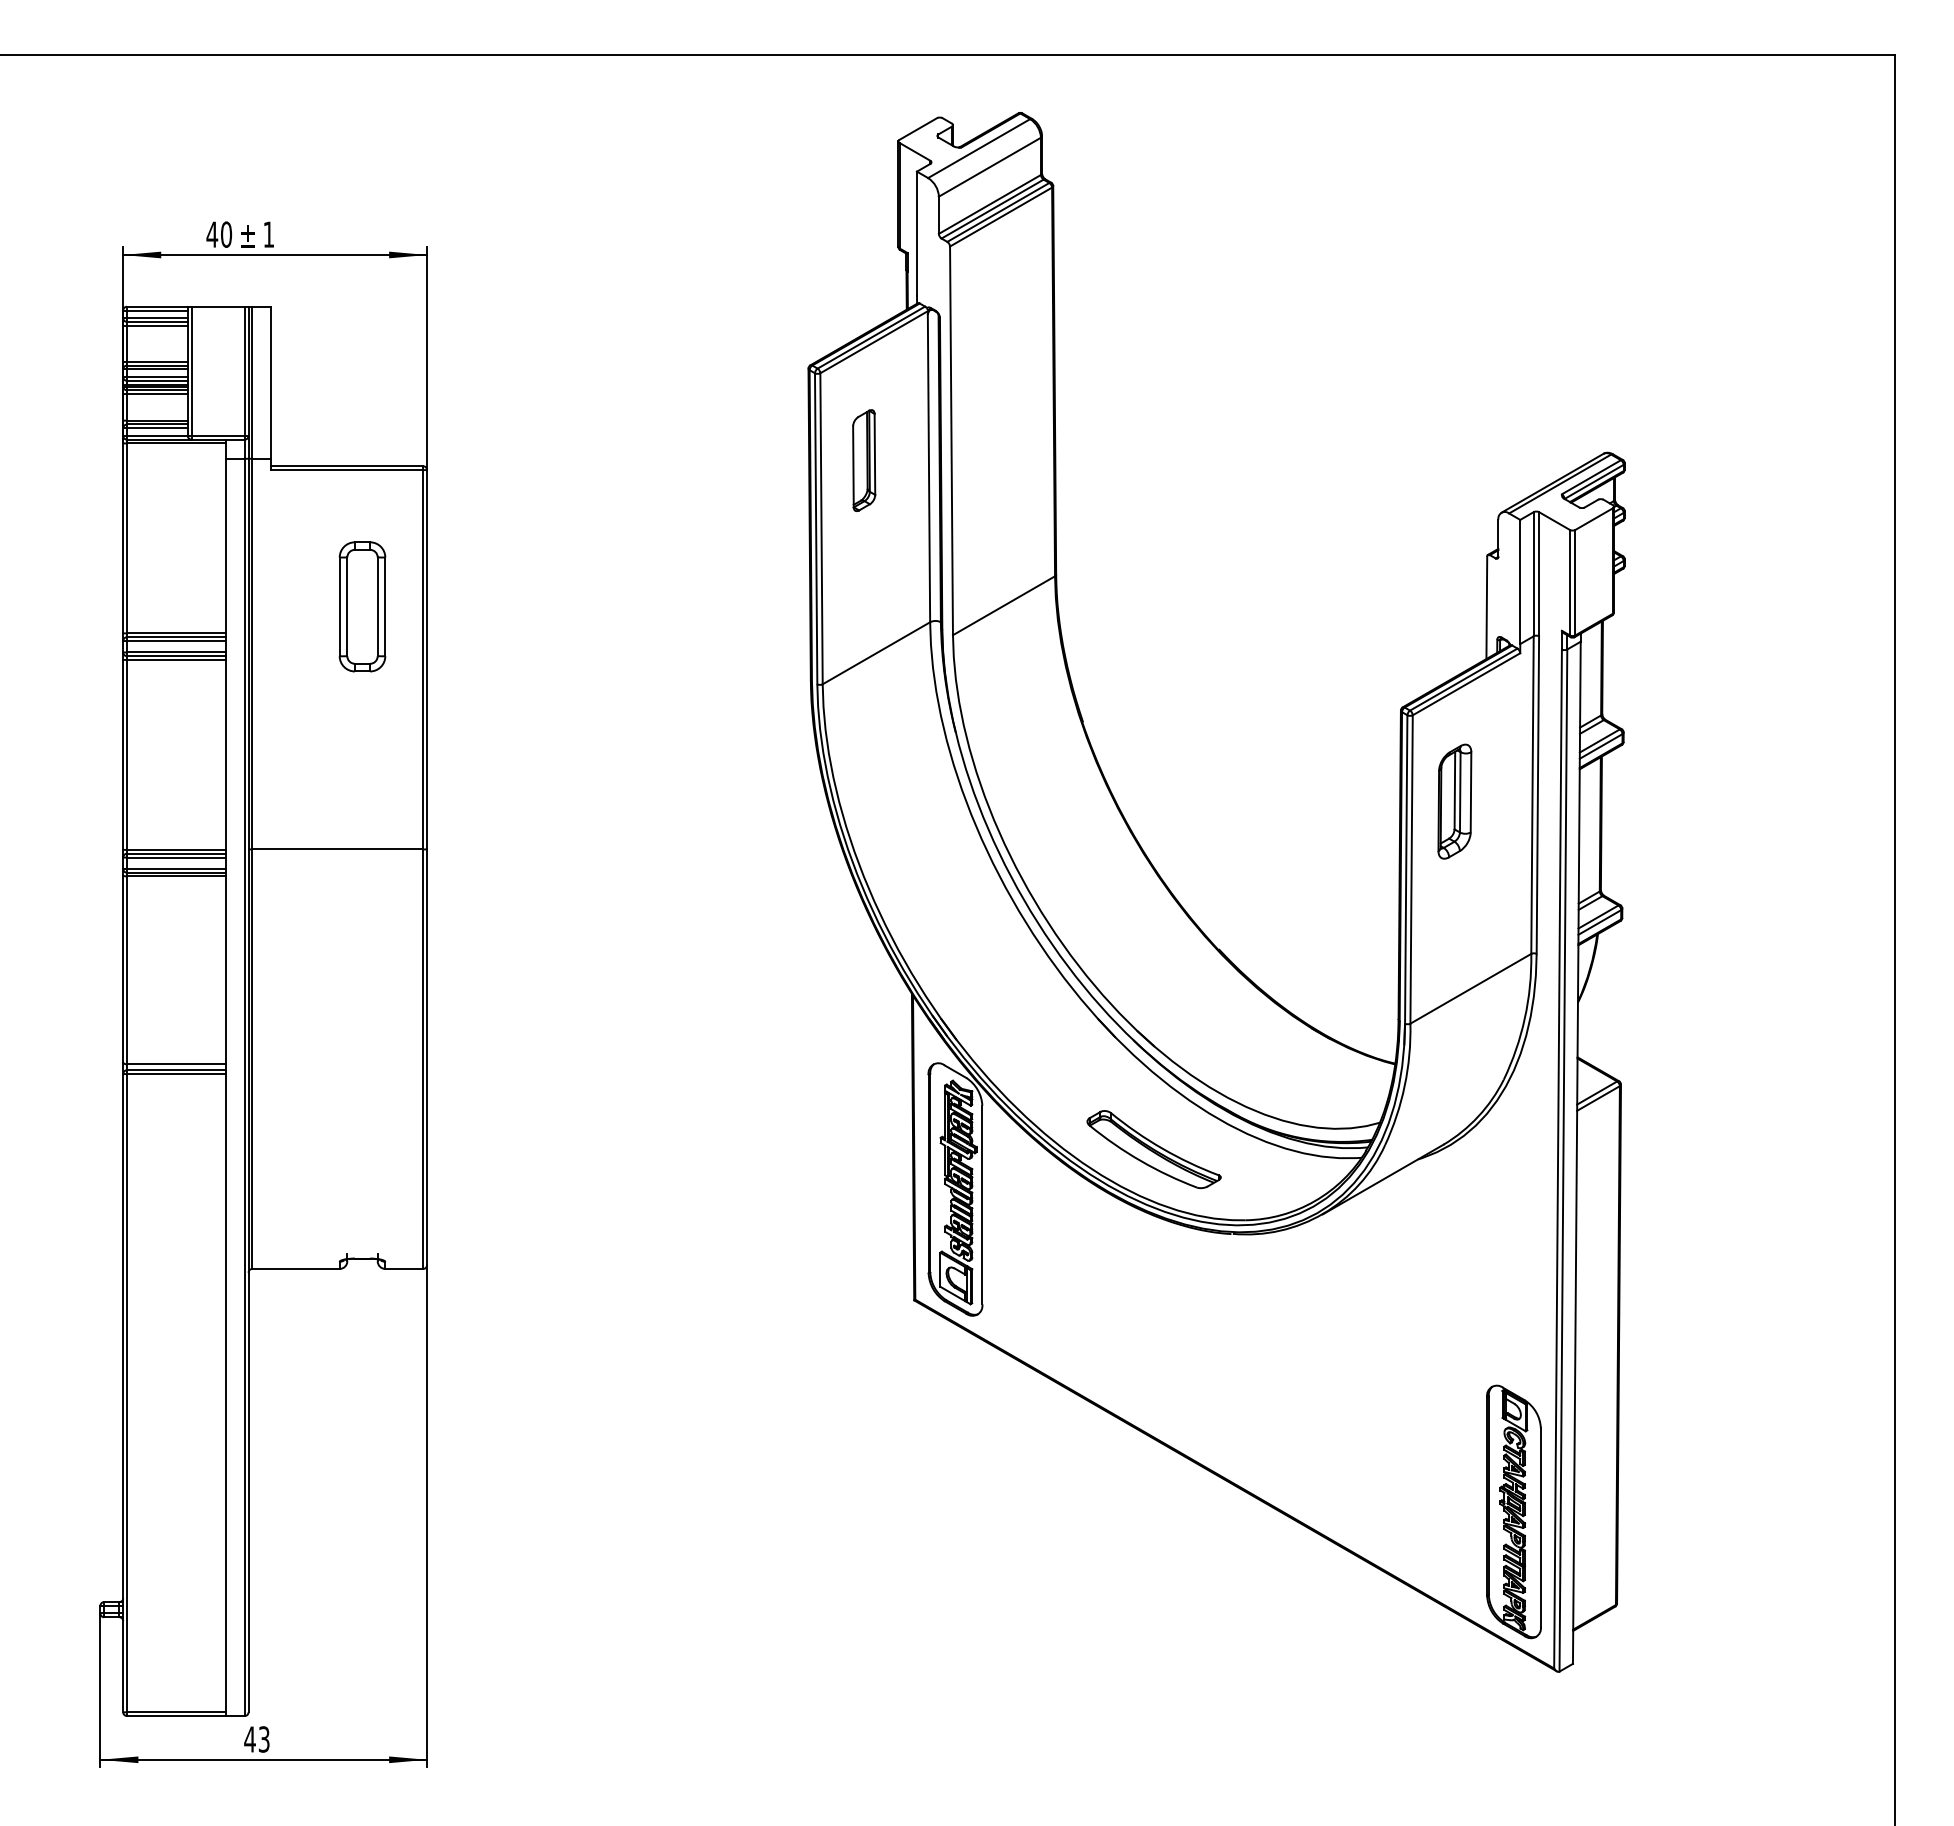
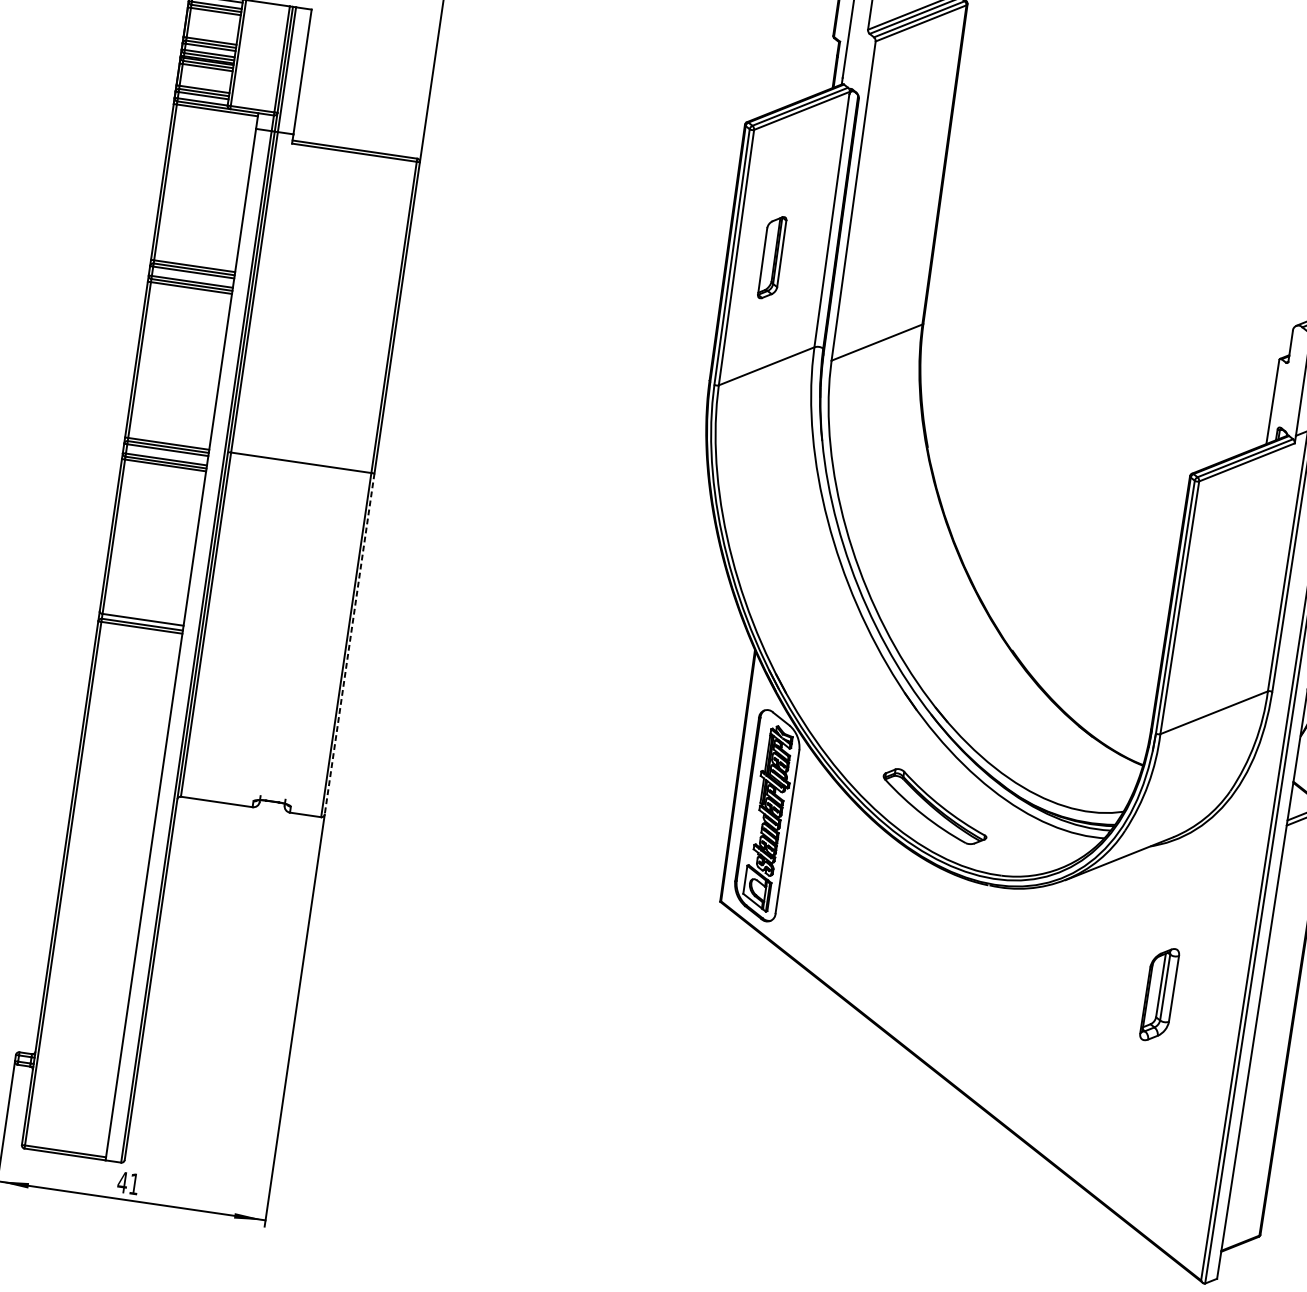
part: (864, 460) -> (772, 257), moved
part: (362, 606) -> (350, 266), removed
part: (1454, 801) -> (1159, 994), moved
line: (427, 1057) -> (349, 644), solid -> dashed
part: (1513, 1511) -> (1186, 1146), removed
text: (263, 1739) -> (133, 1184), 43 -> 41

